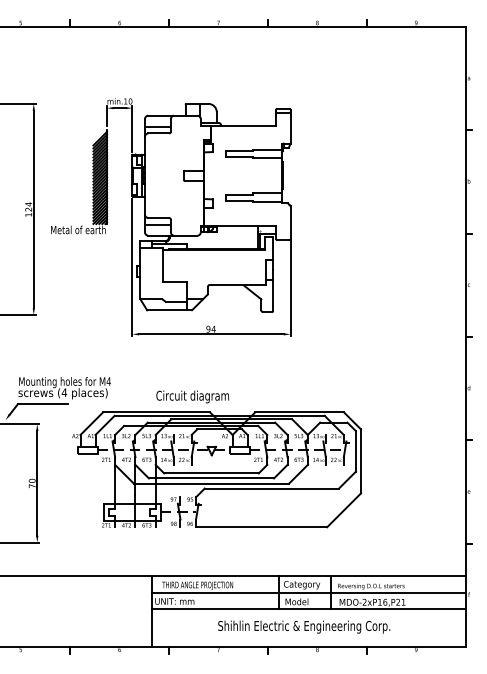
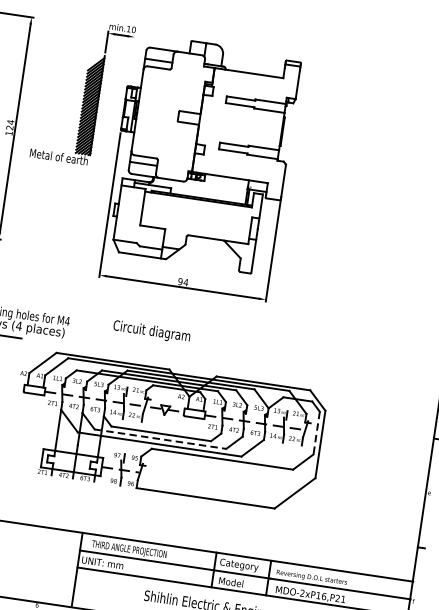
line: (132, 128) -> (131, 58), removed
text: (192, 396) -> (151, 331), moved
line: (355, 451) -> (316, 433), solid -> dashed
line: (211, 478) -> (160, 439), solid -> dashed

